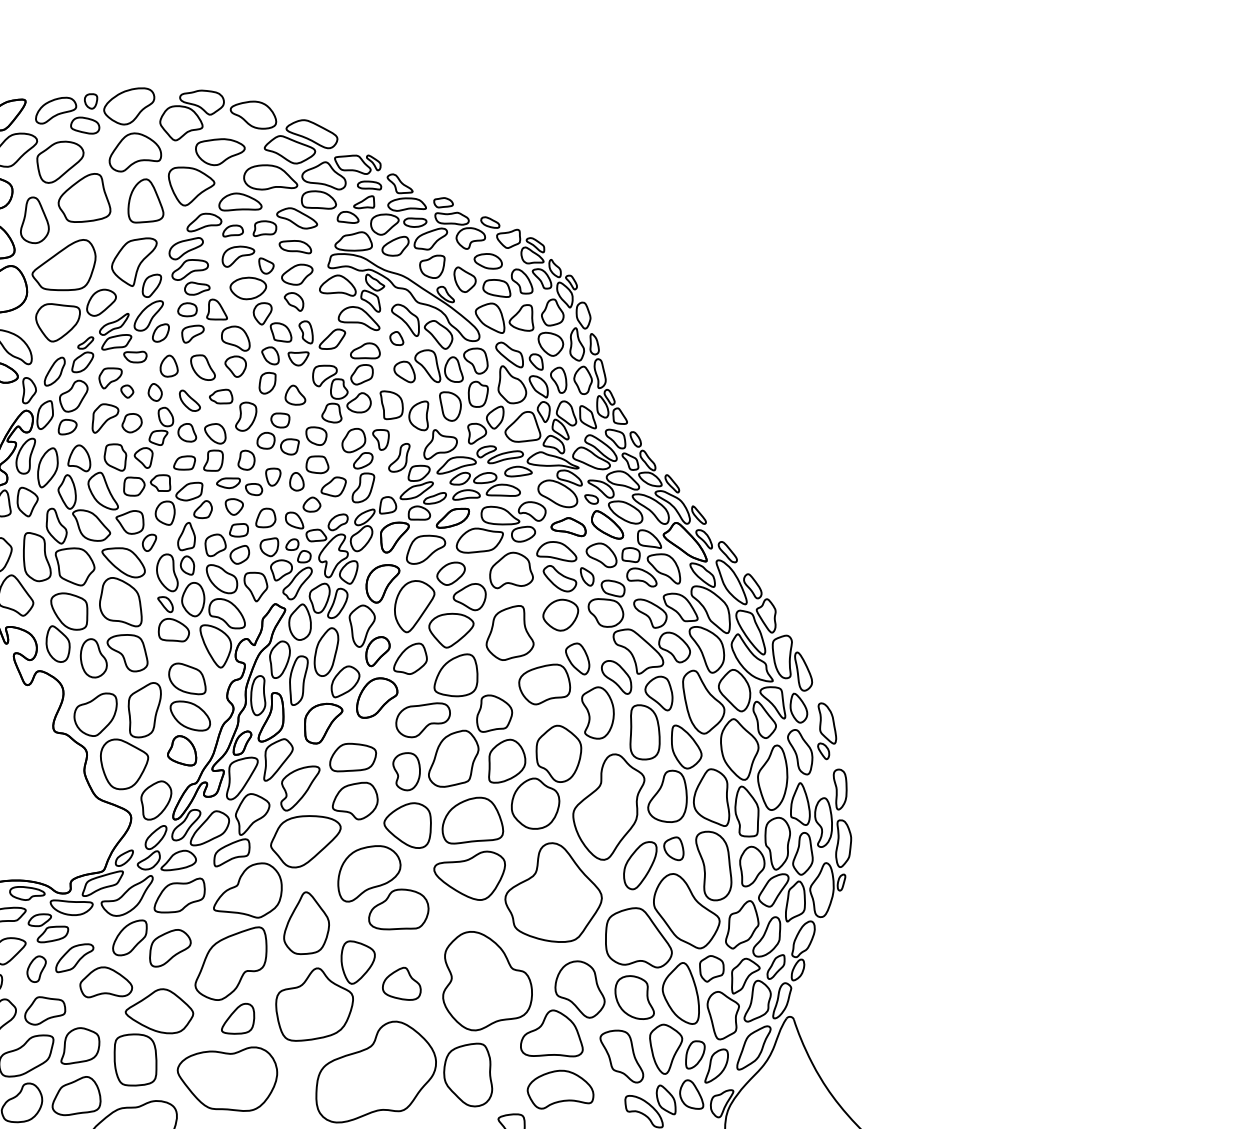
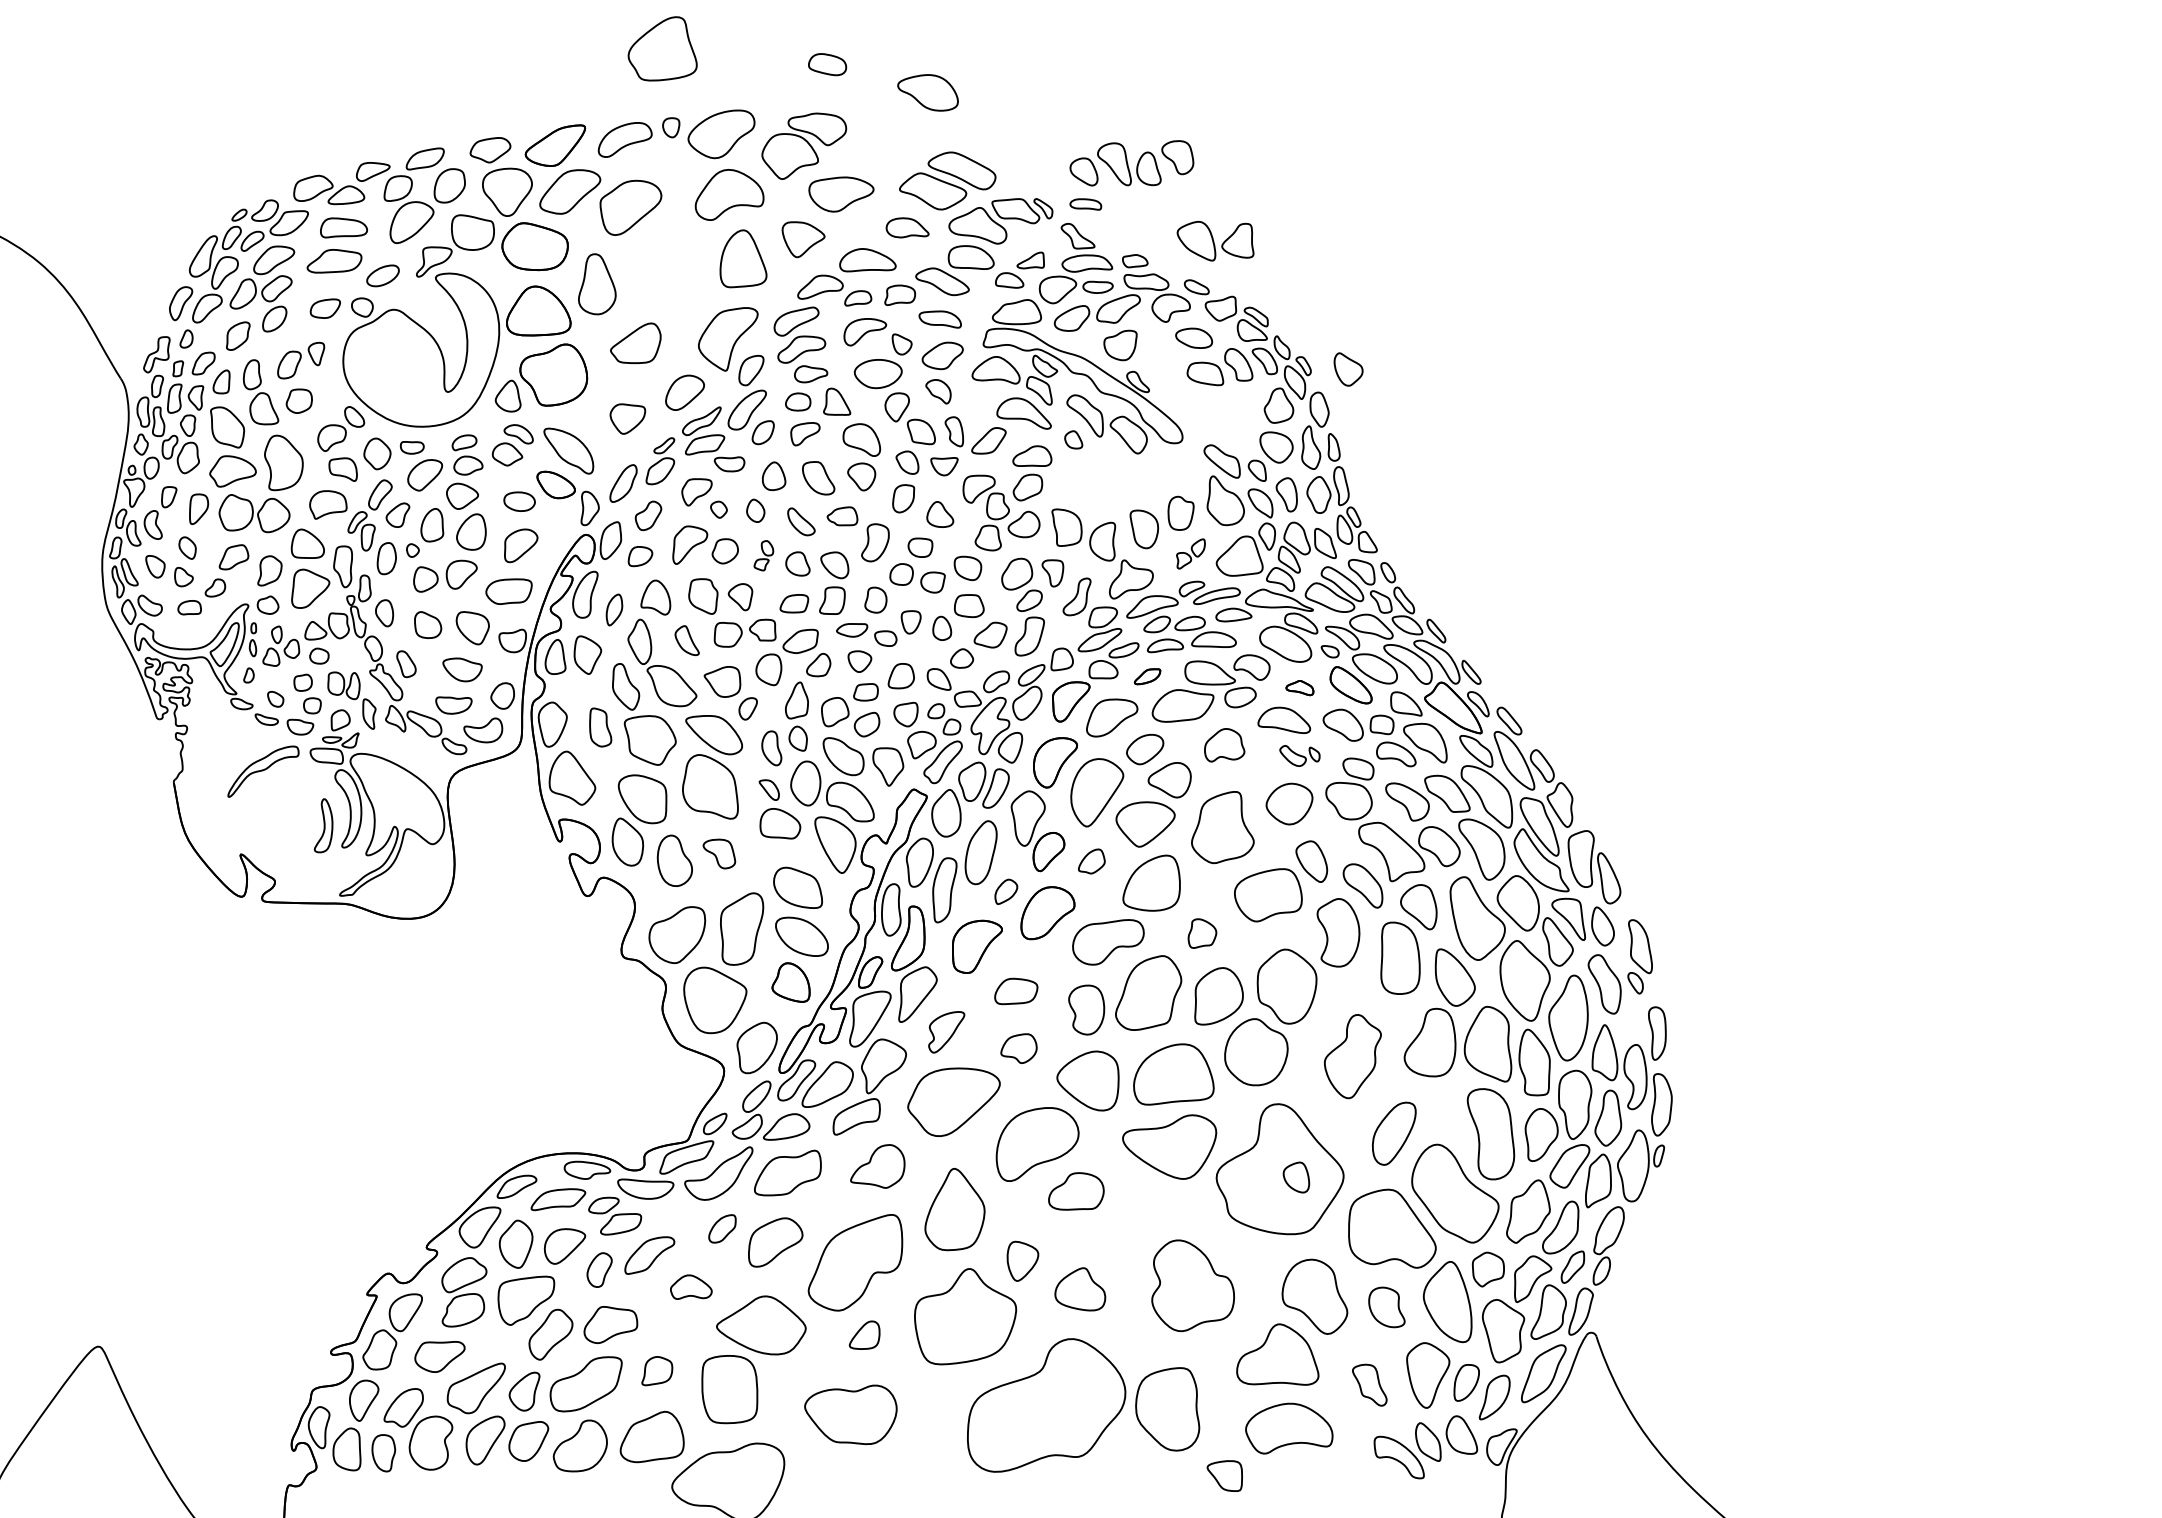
part: (253, 114) -> (927, 92), moved
part: (85, 125) -> (827, 64), moved
part: (270, 177) -> (907, 227), size x0.6
part: (369, 185) -> (1085, 204), moved
part: (191, 186) -> (803, 239), size x0.7
part: (84, 197) -> (662, 48), moved
part: (63, 265) -> (635, 343), size x0.6
part: (465, 279) -> (1348, 369), moved
part: (504, 318) -> (1215, 241), moved
part: (57, 322) -> (627, 418), size x0.6
part: (440, 365) -> (1131, 163), moved
part: (73, 395) -> (648, 515), size x0.7
part: (485, 424) -> (1190, 553), size x0.6
part: (161, 426) -> (763, 555), size x0.6
part: (47, 467) -> (614, 609), size x0.6
part: (102, 490) -> (686, 640), size x0.6
part: (452, 518) -> (1147, 676), size x0.6
part: (568, 526) -> (1299, 687), size x0.6
part: (37, 557) -> (600, 727), size x0.6
part: (511, 570) -> (1224, 745), size x0.7
part: (167, 572) -> (771, 748), size x0.7
part: (568, 578) -> (1299, 755), size x0.6
part: (127, 652) -> (719, 853), size x0.6
part: (410, 658) -> (1091, 861), size x0.6
part: (345, 681) -> (1006, 891), size x0.6
part: (494, 713) -> (1202, 933), size x0.6
part: (353, 757) -> (1016, 991), size x0.7
part: (300, 788) -> (946, 1032), size x0.7
part: (354, 800) -> (1018, 1048), size x0.6
part: (608, 806) -> (1352, 1056), size x0.6
part: (673, 848) -> (1296, 1177), moved
part: (247, 890) -> (877, 1166), size x0.6
part: (398, 909) -> (1076, 1191), size x0.7
part: (129, 937) -> (722, 1228), size x0.6
part: (357, 962) -> (1022, 1261), size x0.7
part: (487, 980) -> (1192, 1285), size x0.7
part: (106, 981) -> (691, 1286), size x0.6
part: (634, 997) -> (1386, 1307), size x0.7
part: (237, 1018) -> (864, 1334), size x0.7
part: (80, 1045) -> (657, 1370), size x0.6
part: (621, 1056) -> (1369, 1385), size x0.6
part: (227, 1078) -> (850, 1414), size x0.7

